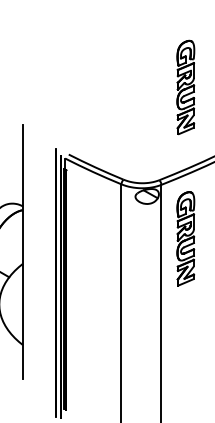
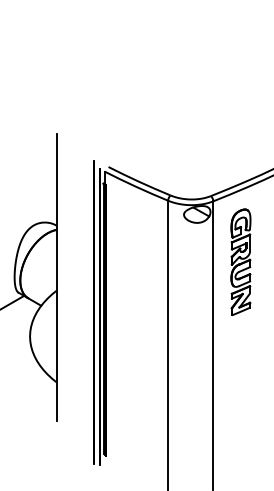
part: (185, 86) -> (240, 90), removed

